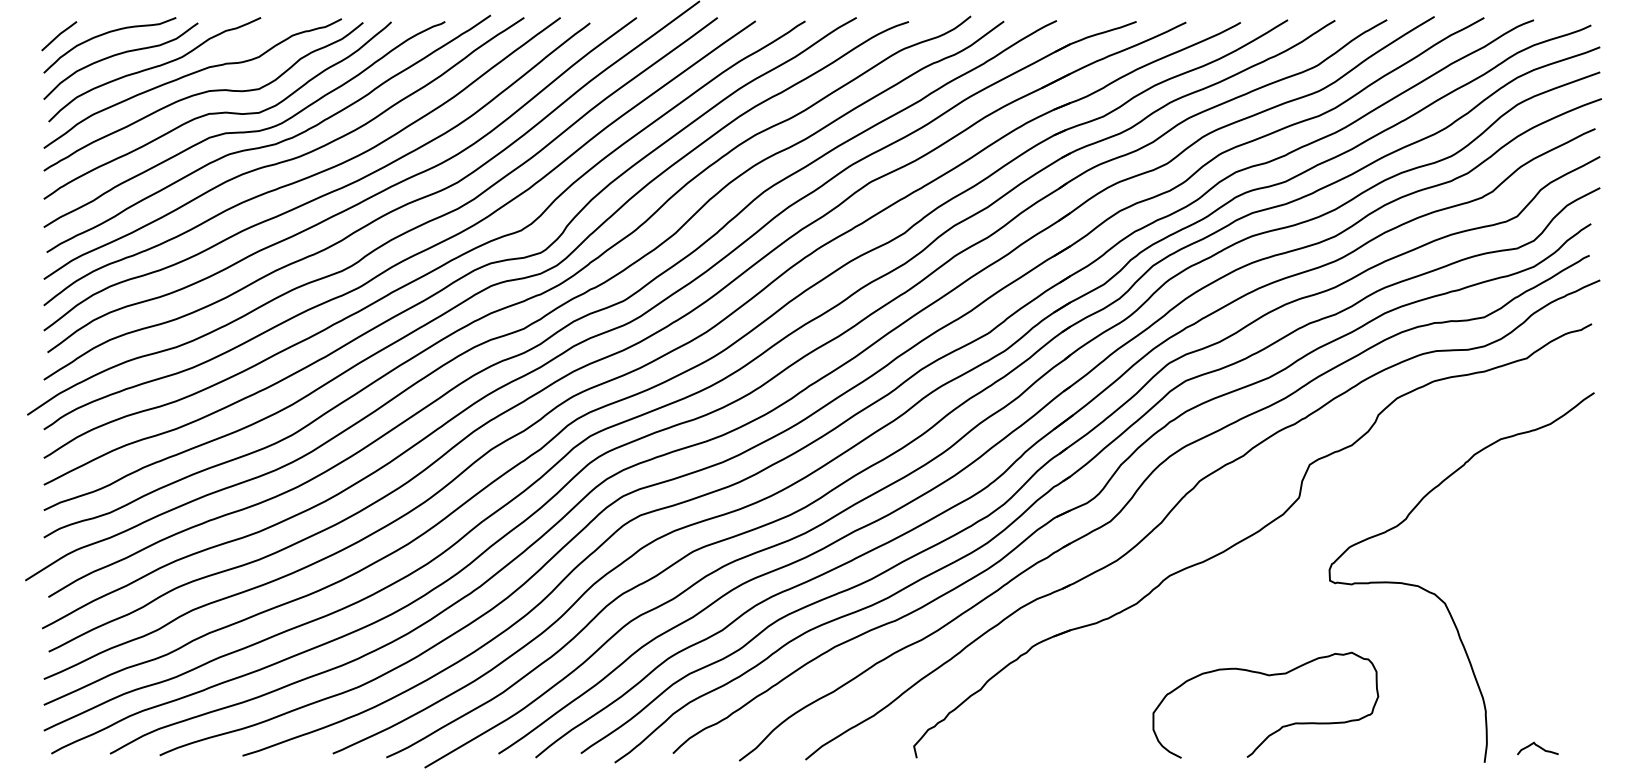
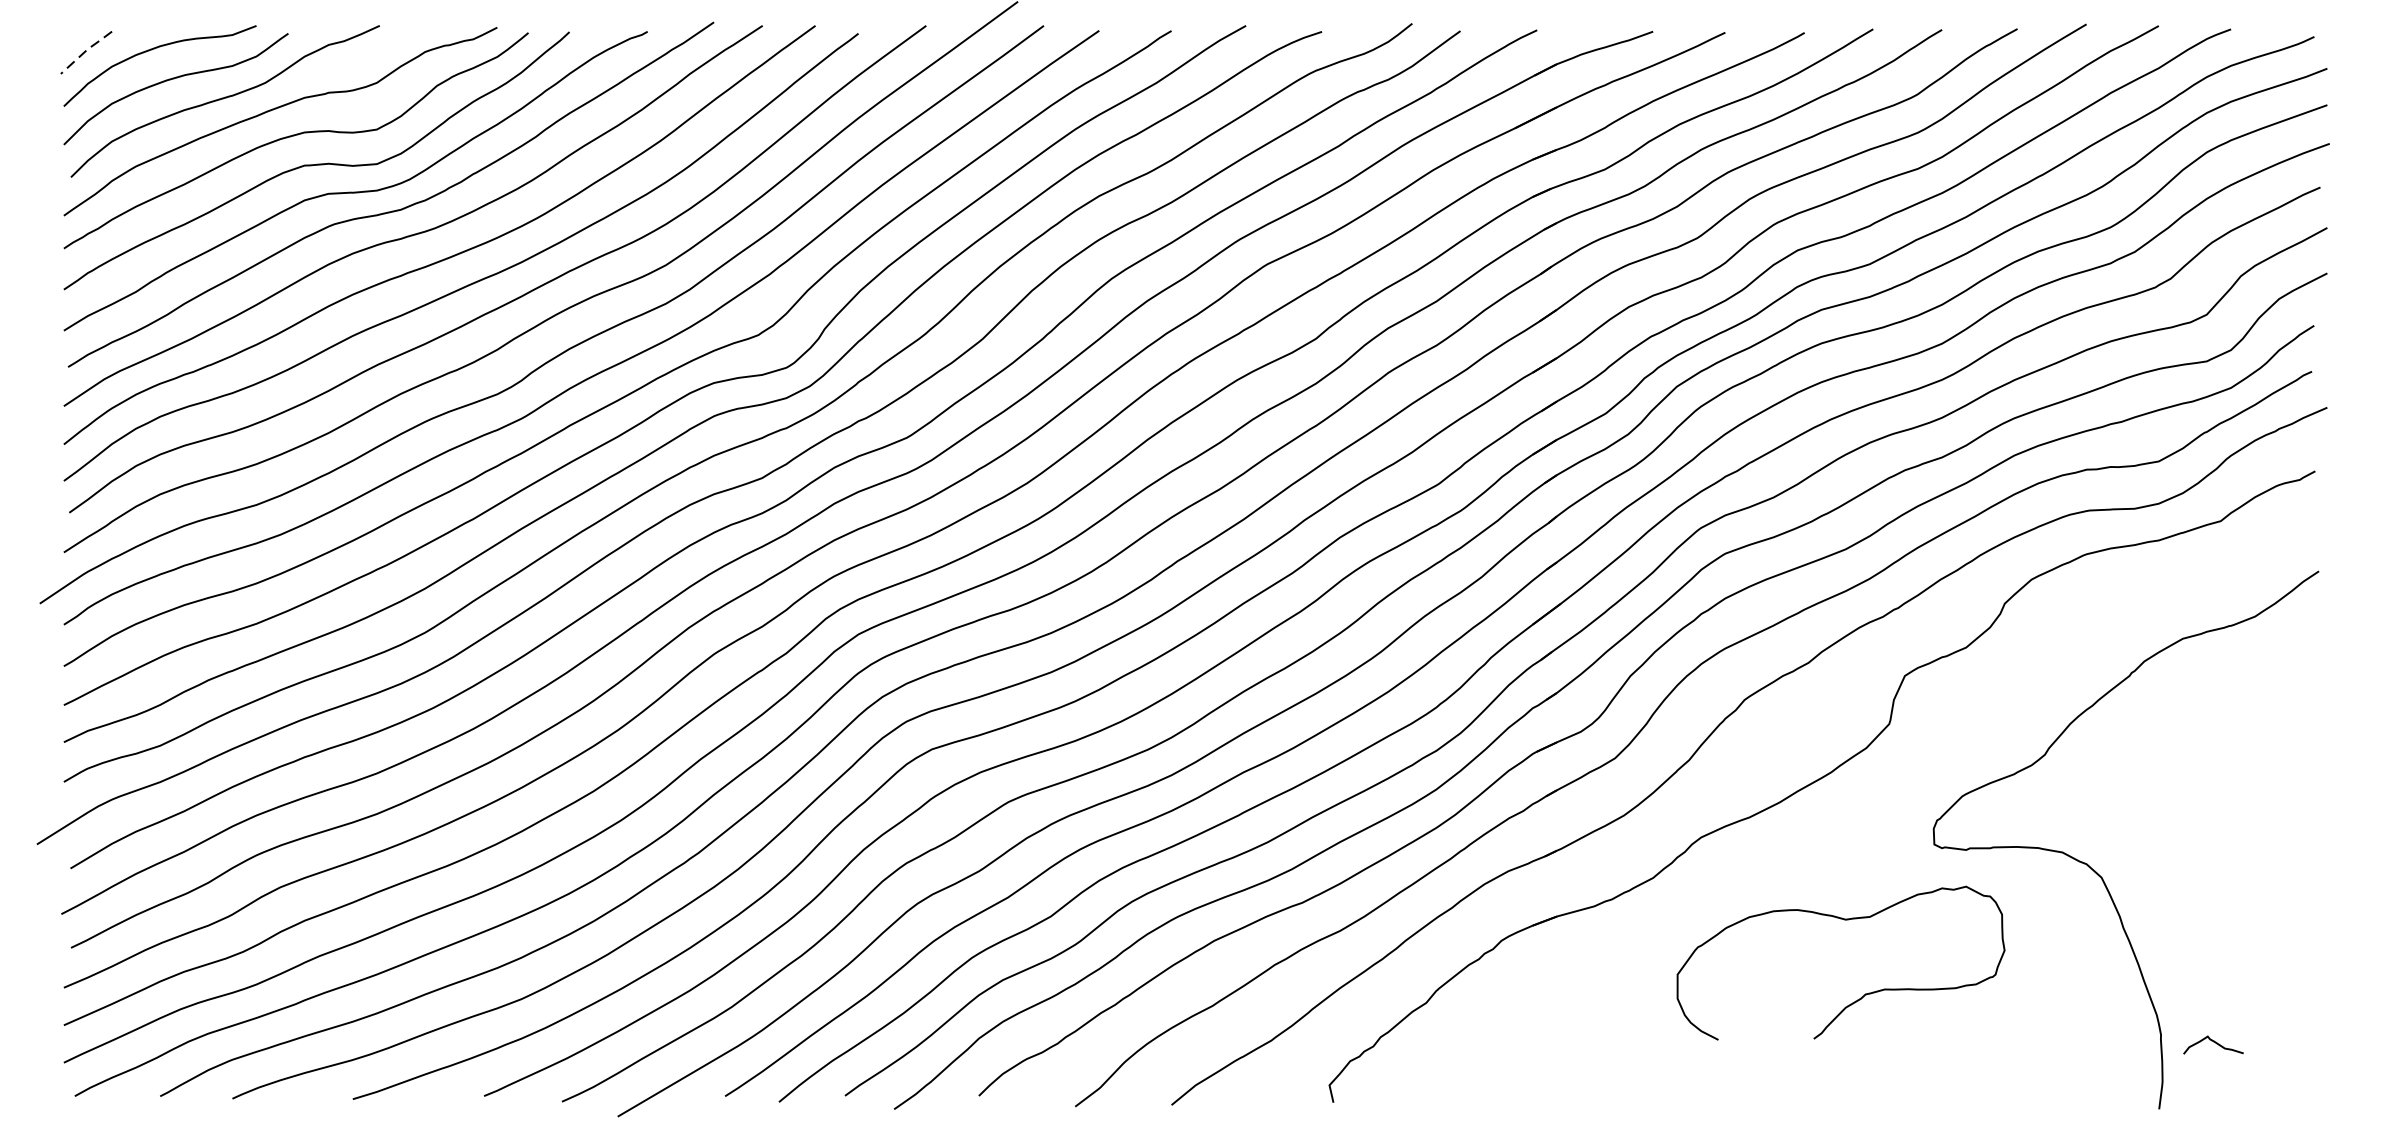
line: (58, 35) -> (85, 51), solid -> dashed
curve: (1281, 726) -> (1863, 994), moved
curve: (1538, 747) -> (2214, 1043), moved

